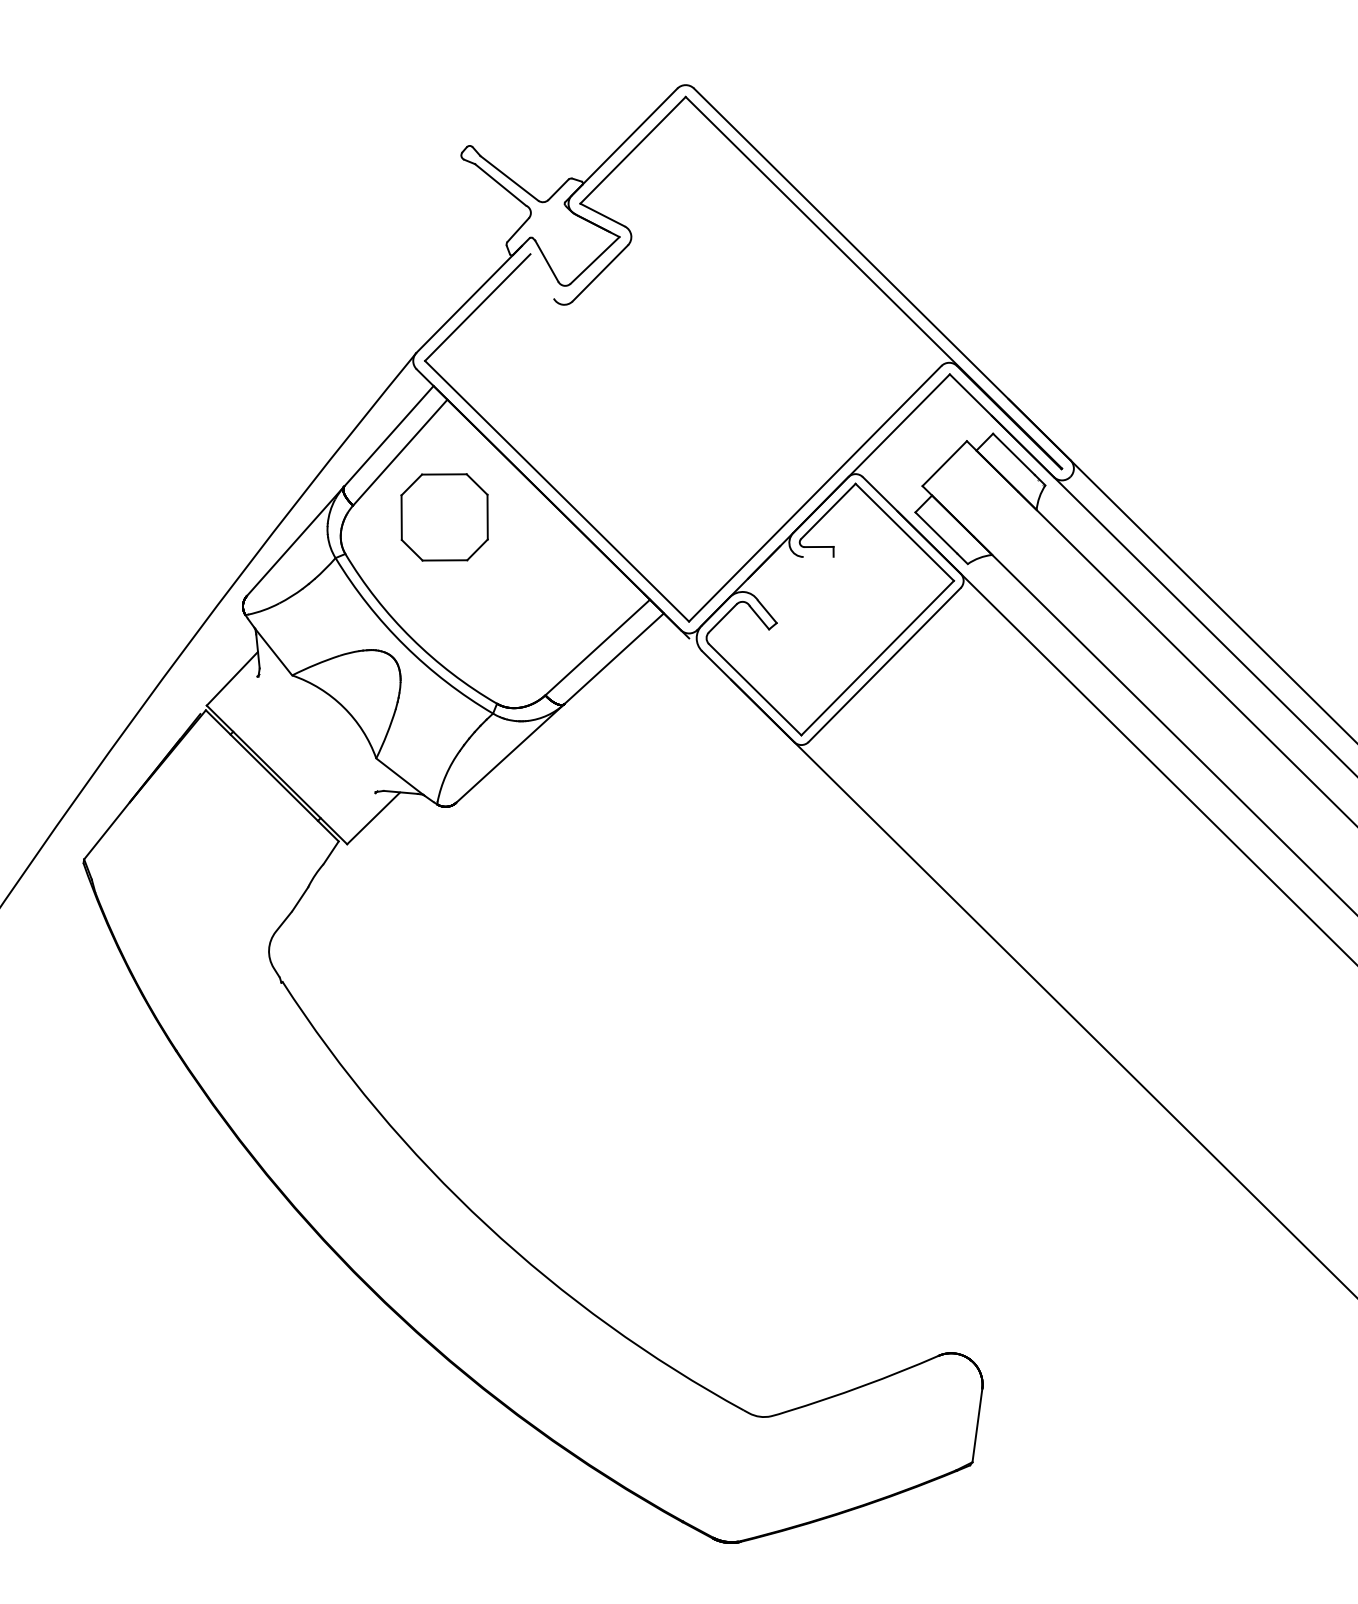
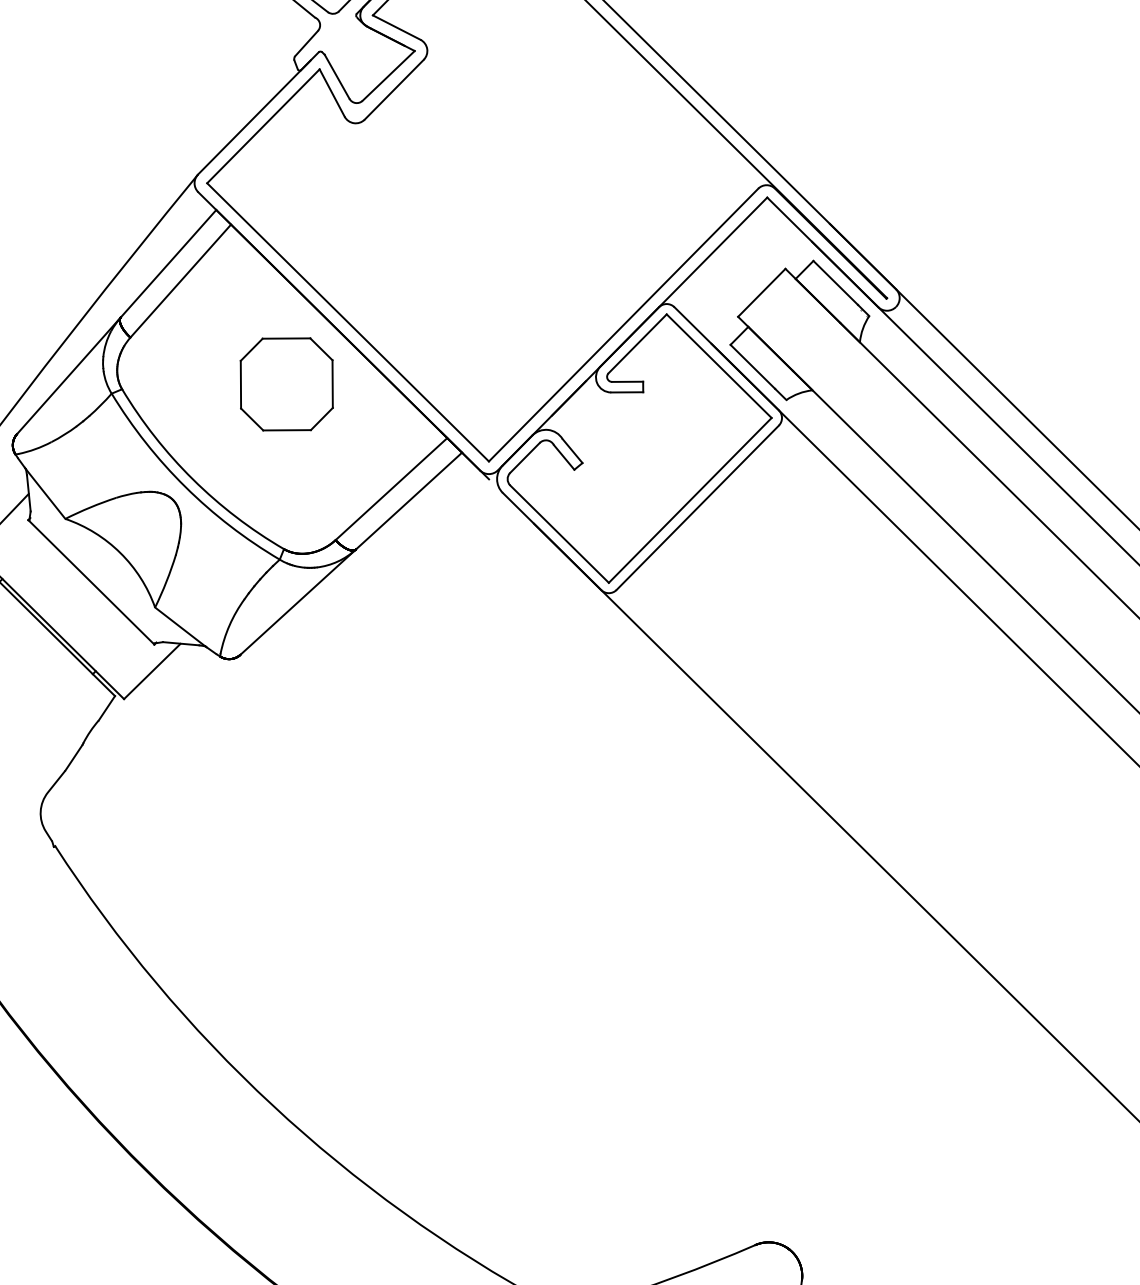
line: (541, 276) -> (331, 93), added
part: (444, 517) -> (286, 384), moved
line: (818, 556) -> (627, 391), added
line: (316, 734) -> (91, 581), added

